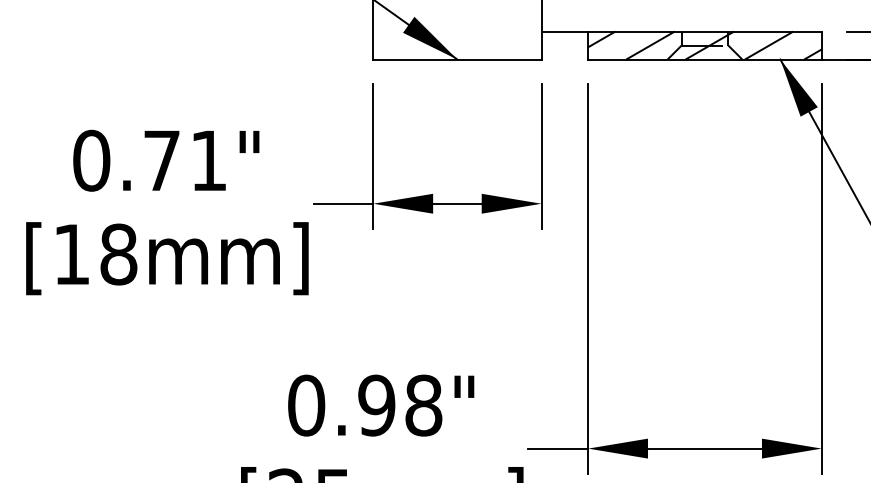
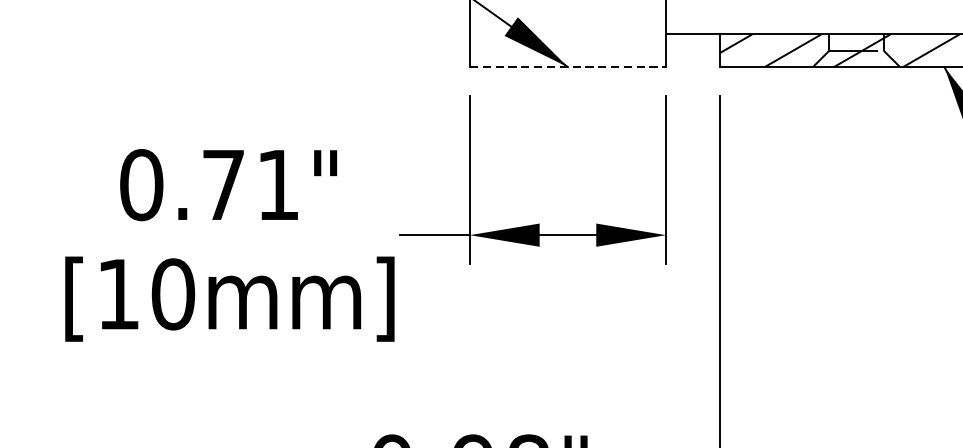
line: (457, 59) -> (568, 67), solid -> dashed
text: (118, 254) -> (172, 294), [18mm] -> [10mm]

